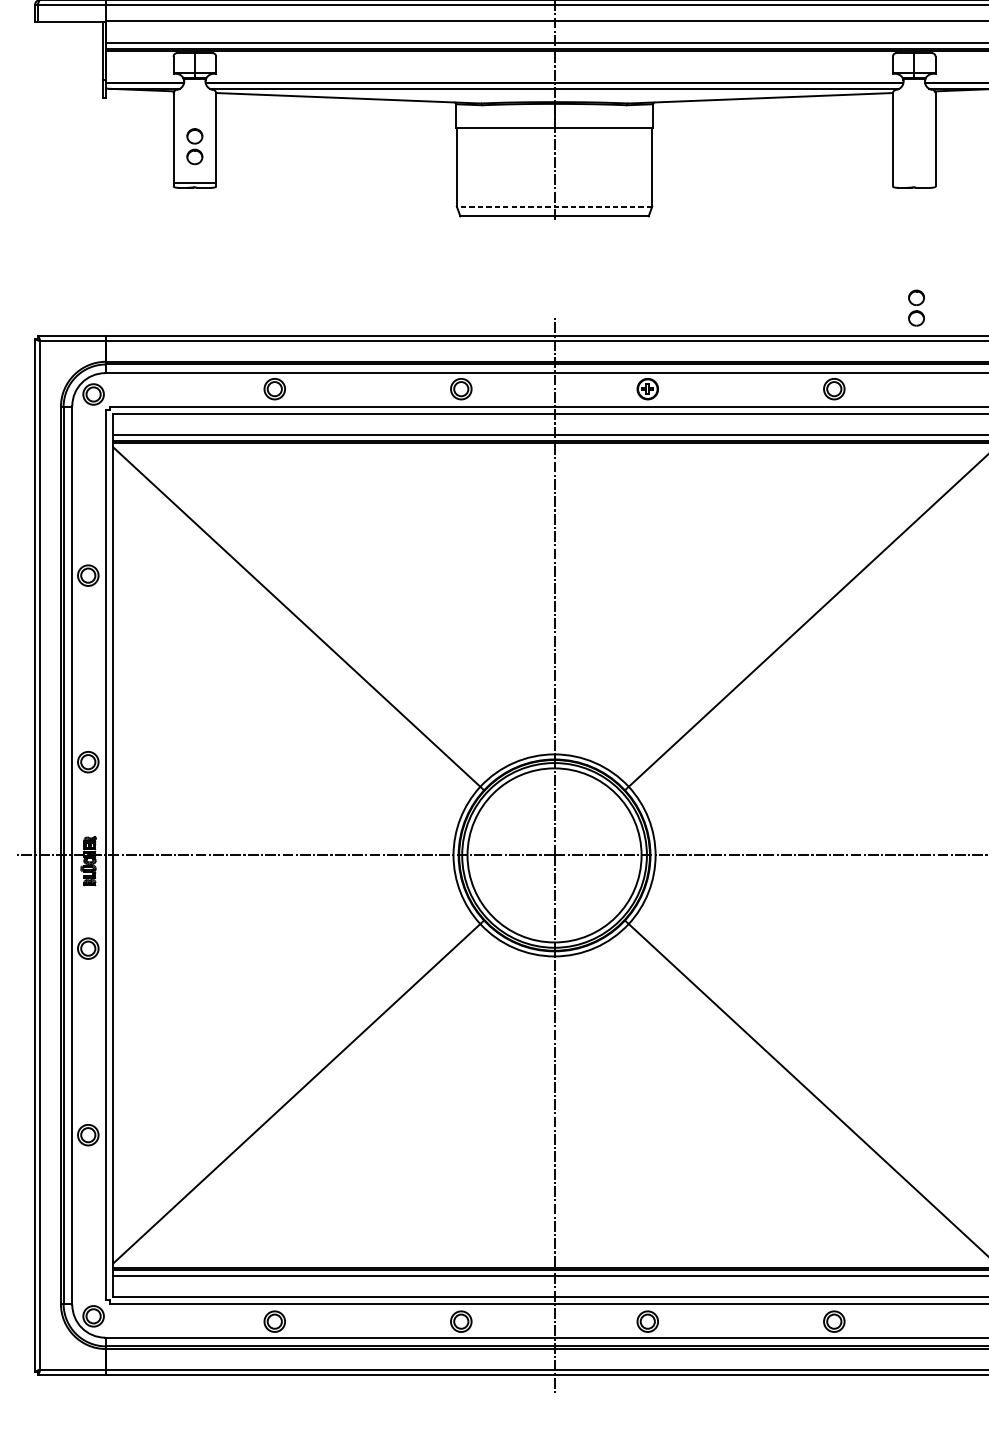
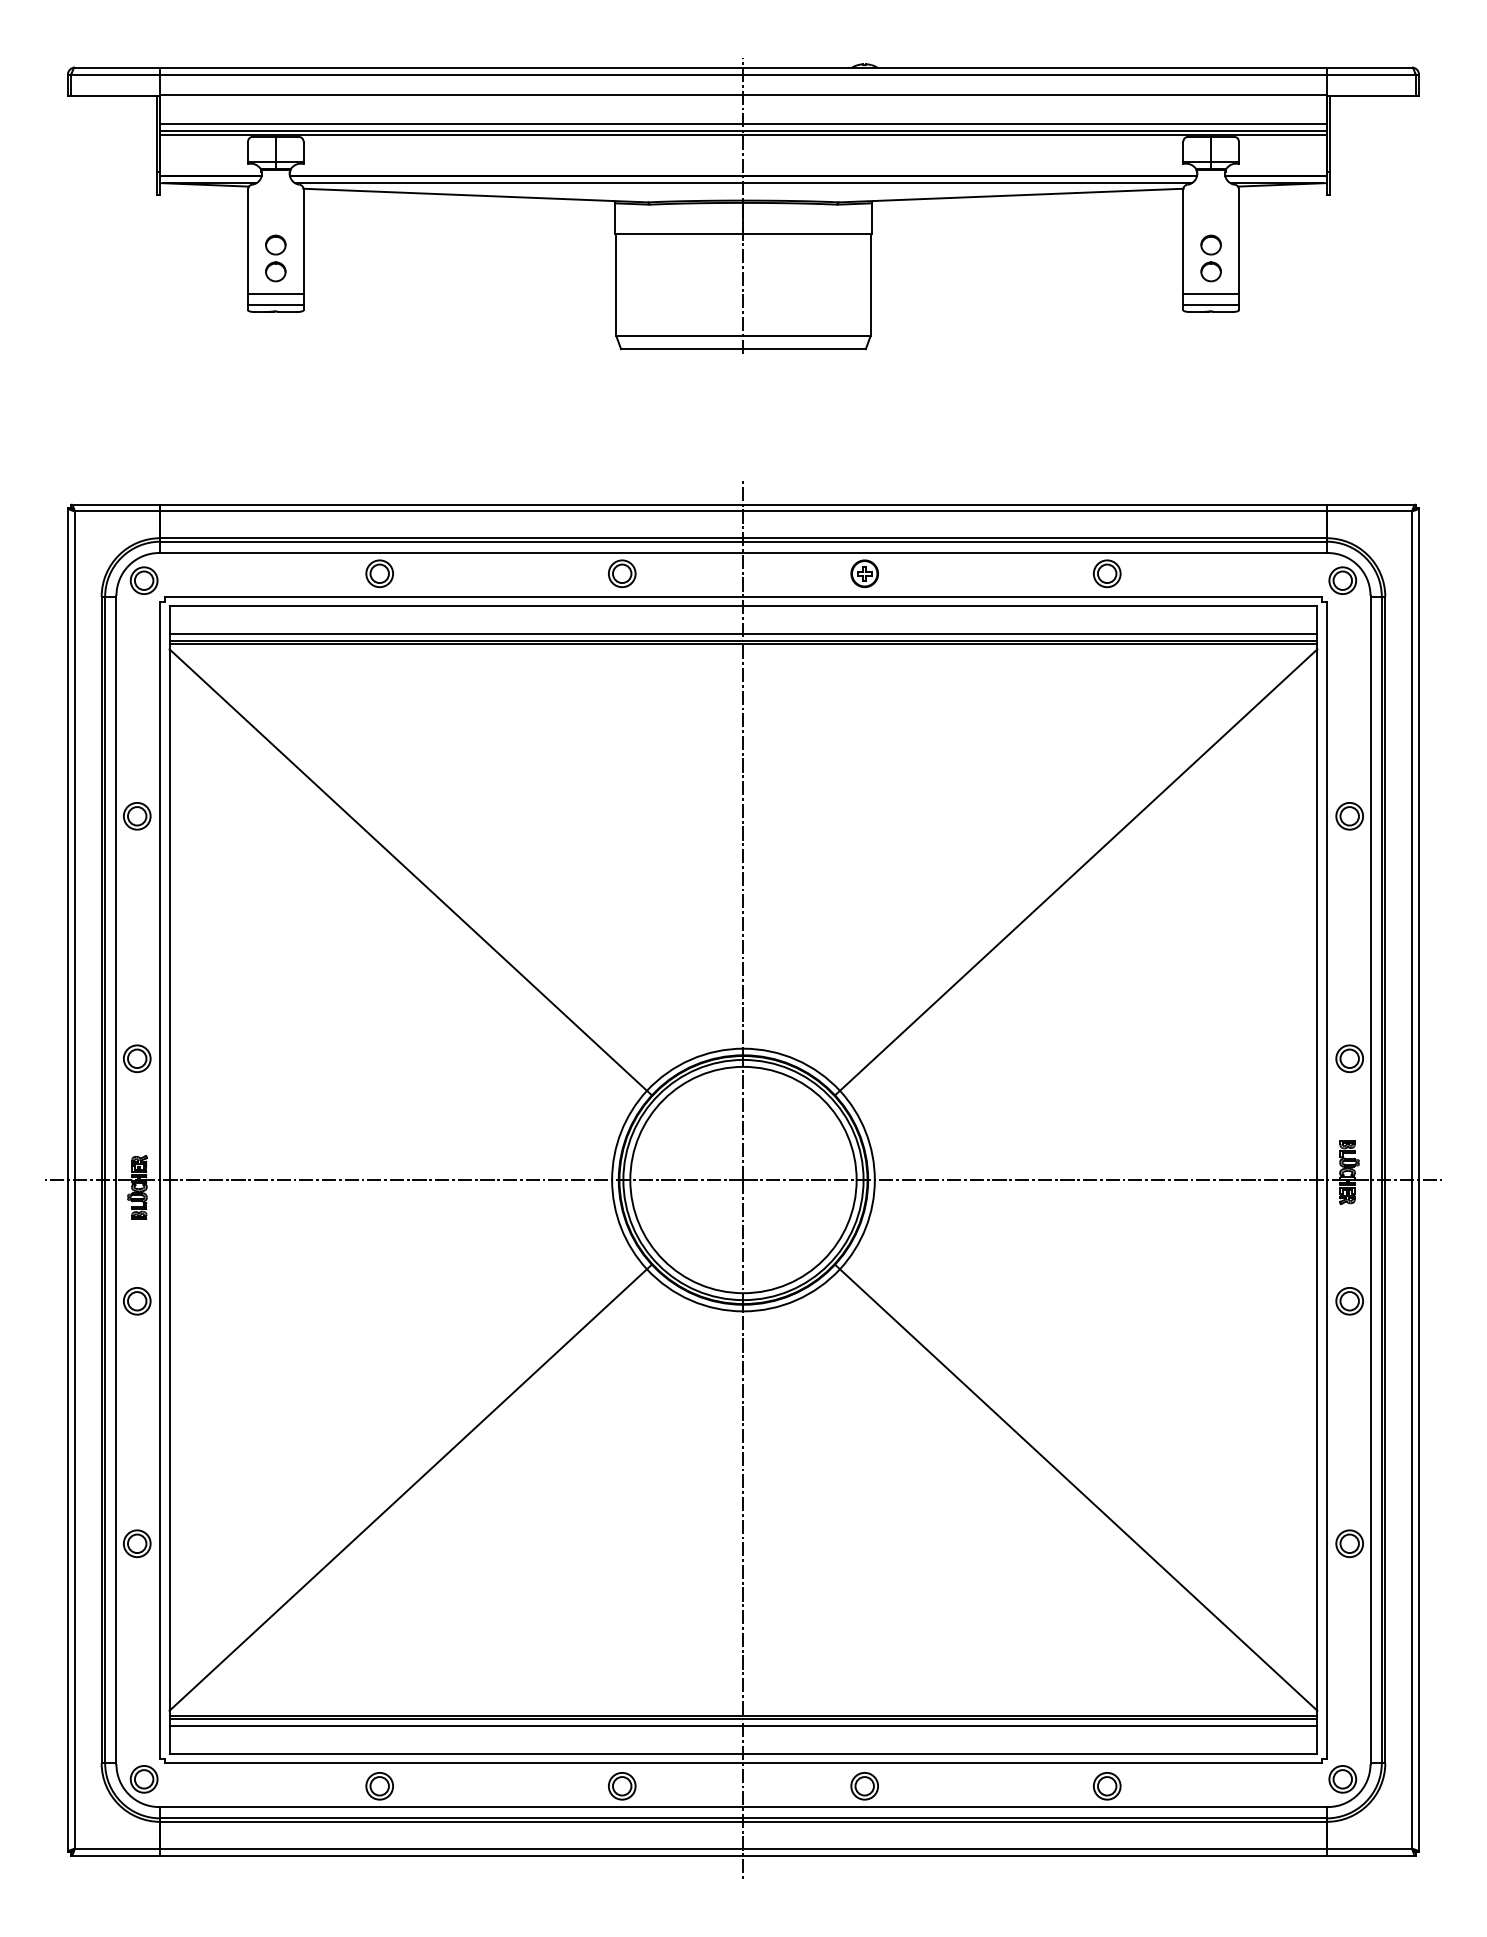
line: (194, 174) -> (275, 294), added
line: (913, 174) -> (1210, 294), added
line: (913, 182) -> (1210, 305), added
line: (553, 206) -> (742, 336), dashed -> solid
part: (916, 308) -> (1210, 258), moved

